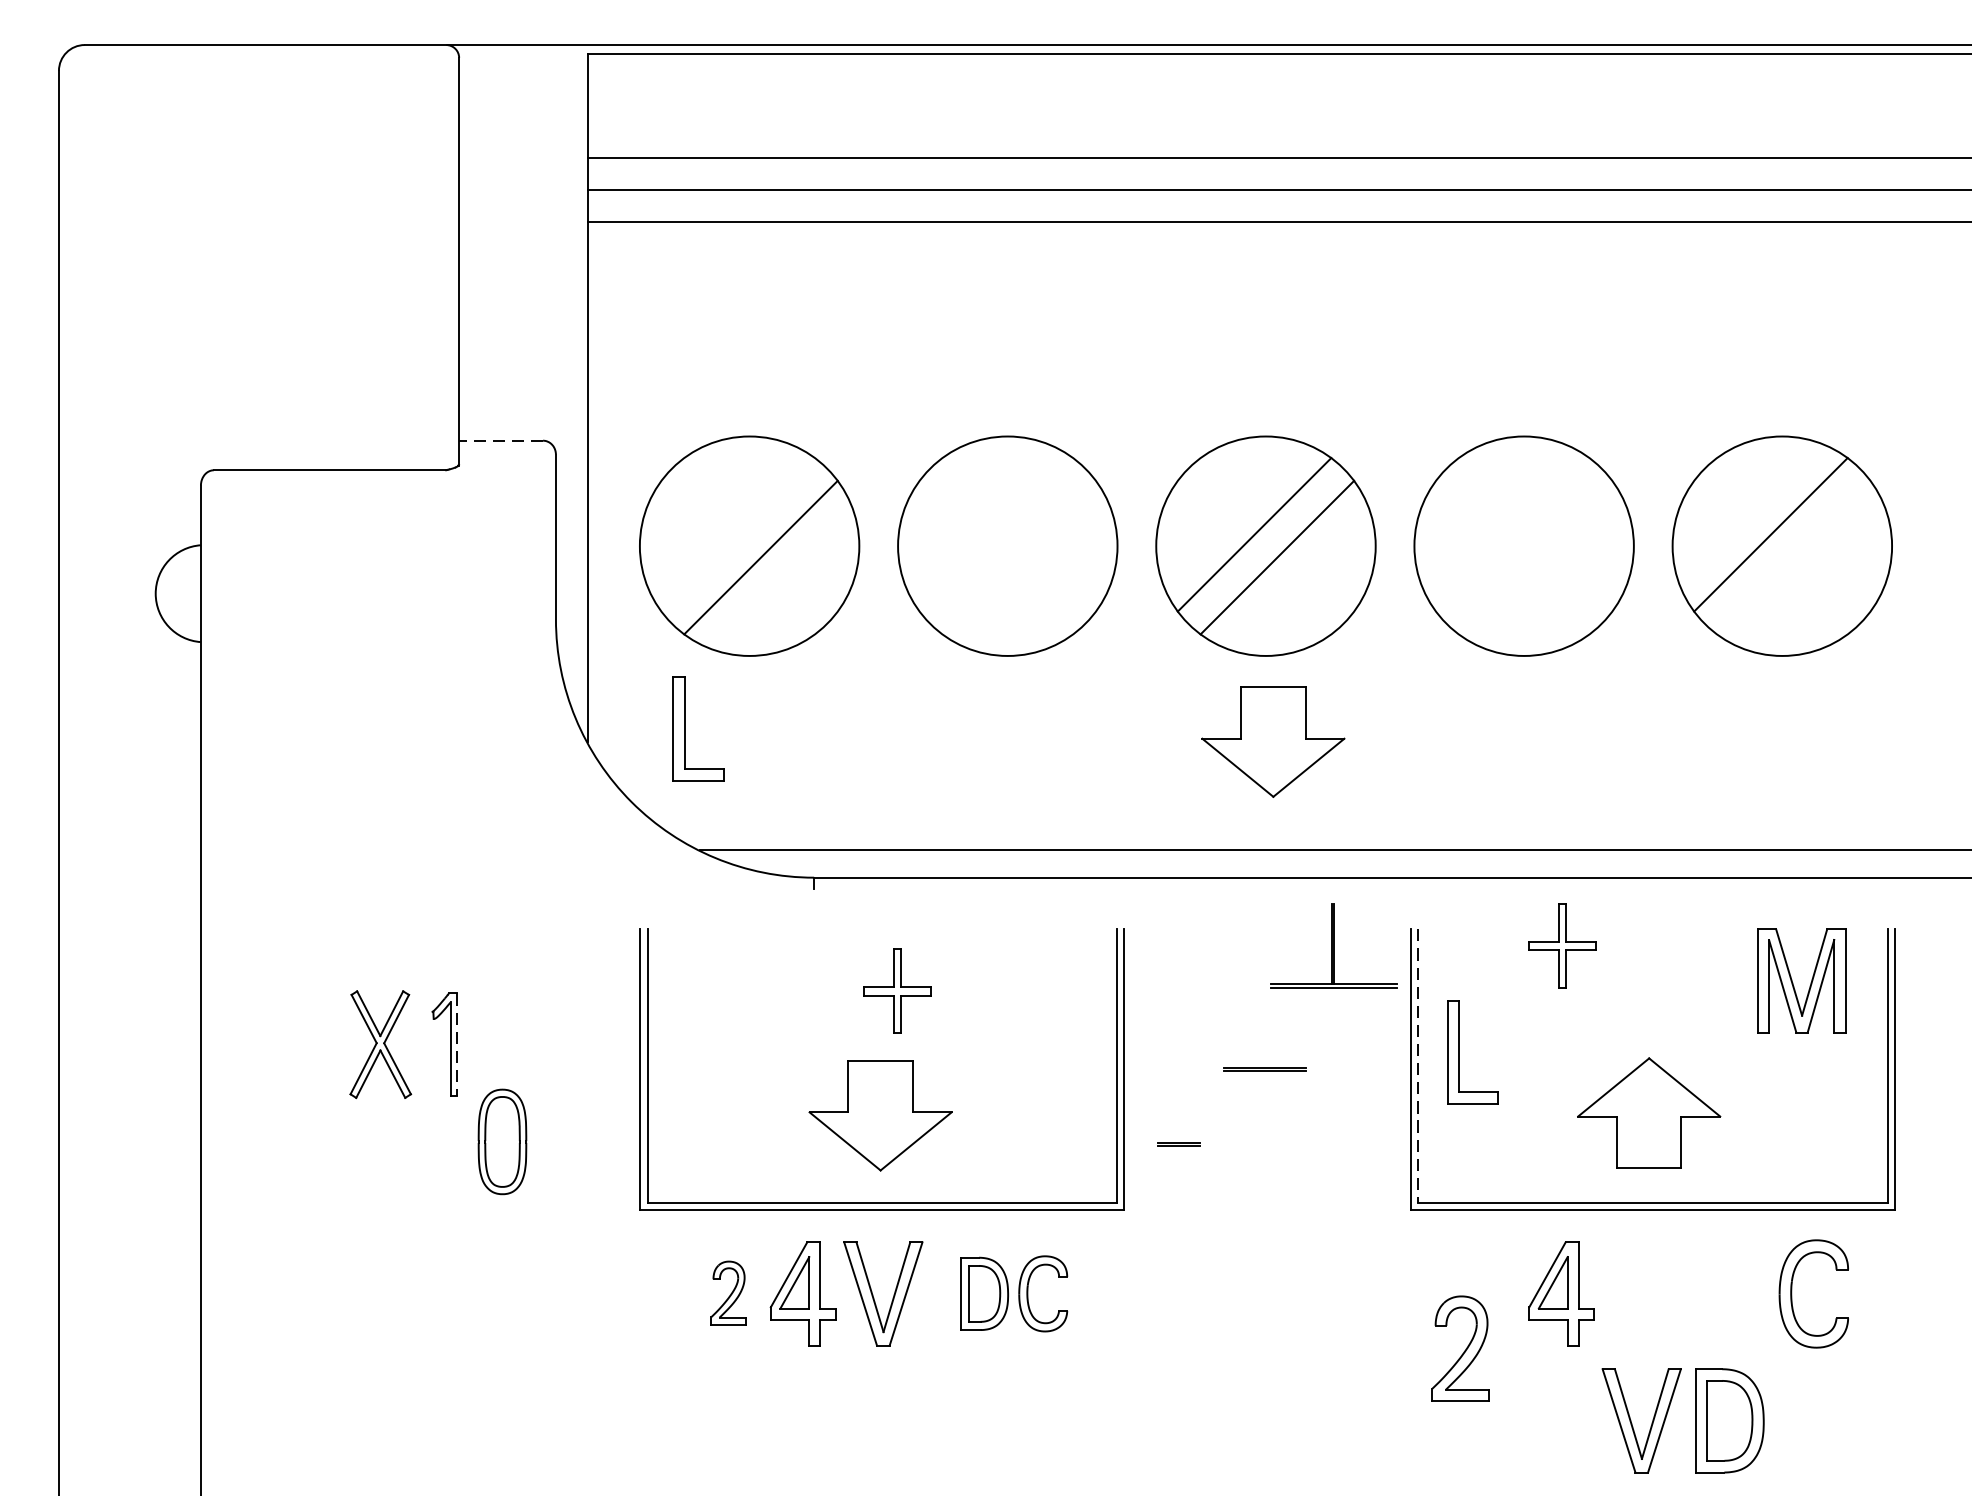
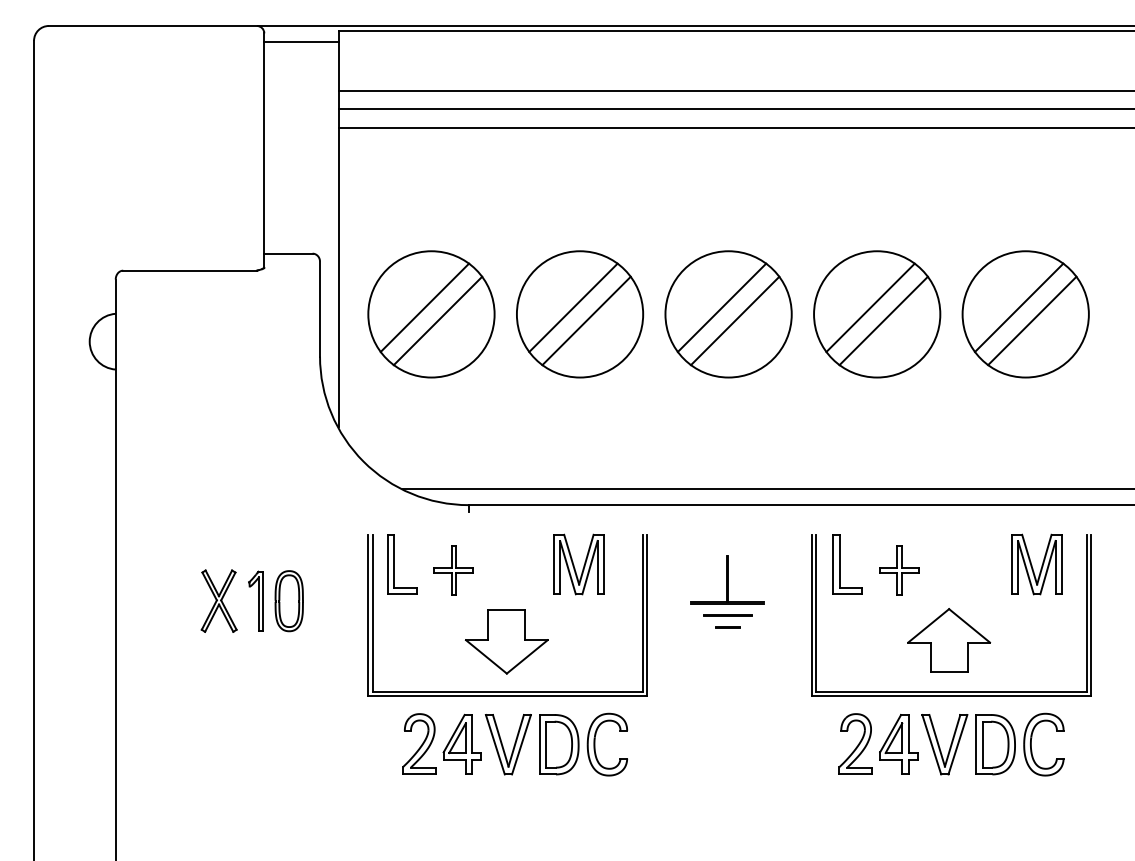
line: (523, 71) -> (301, 41), added
line: (499, 440) -> (287, 253), dashed -> solid
line: (737, 534) -> (424, 307), added
line: (996, 534) -> (573, 307), added
line: (1512, 534) -> (870, 307), added
line: (1019, 556) -> (586, 320), added
line: (1535, 556) -> (883, 320), added
line: (1794, 556) -> (1032, 320), added
part: (685, 728) -> (394, 564), moved
part: (1272, 741) -> (732, 426), removed
part: (1333, 944) -> (727, 579), moved
part: (1562, 946) -> (899, 570), moved
part: (1005, 980) -> (578, 564), added
part: (897, 991) -> (453, 570), moved
line: (457, 1045) -> (263, 601), dashed -> solid
part: (1460, 1052) -> (840, 564), moved
line: (1418, 1066) -> (816, 613), dashed -> solid
part: (501, 1142) -> (288, 601), moved
line: (1178, 1144) -> (727, 627), moved
part: (728, 1291) -> (419, 743), size x1.67
part: (1013, 1293) -> (583, 744), size x1.43
part: (1460, 1347) -> (855, 743), moved
part: (1695, 1420) -> (975, 744), moved

